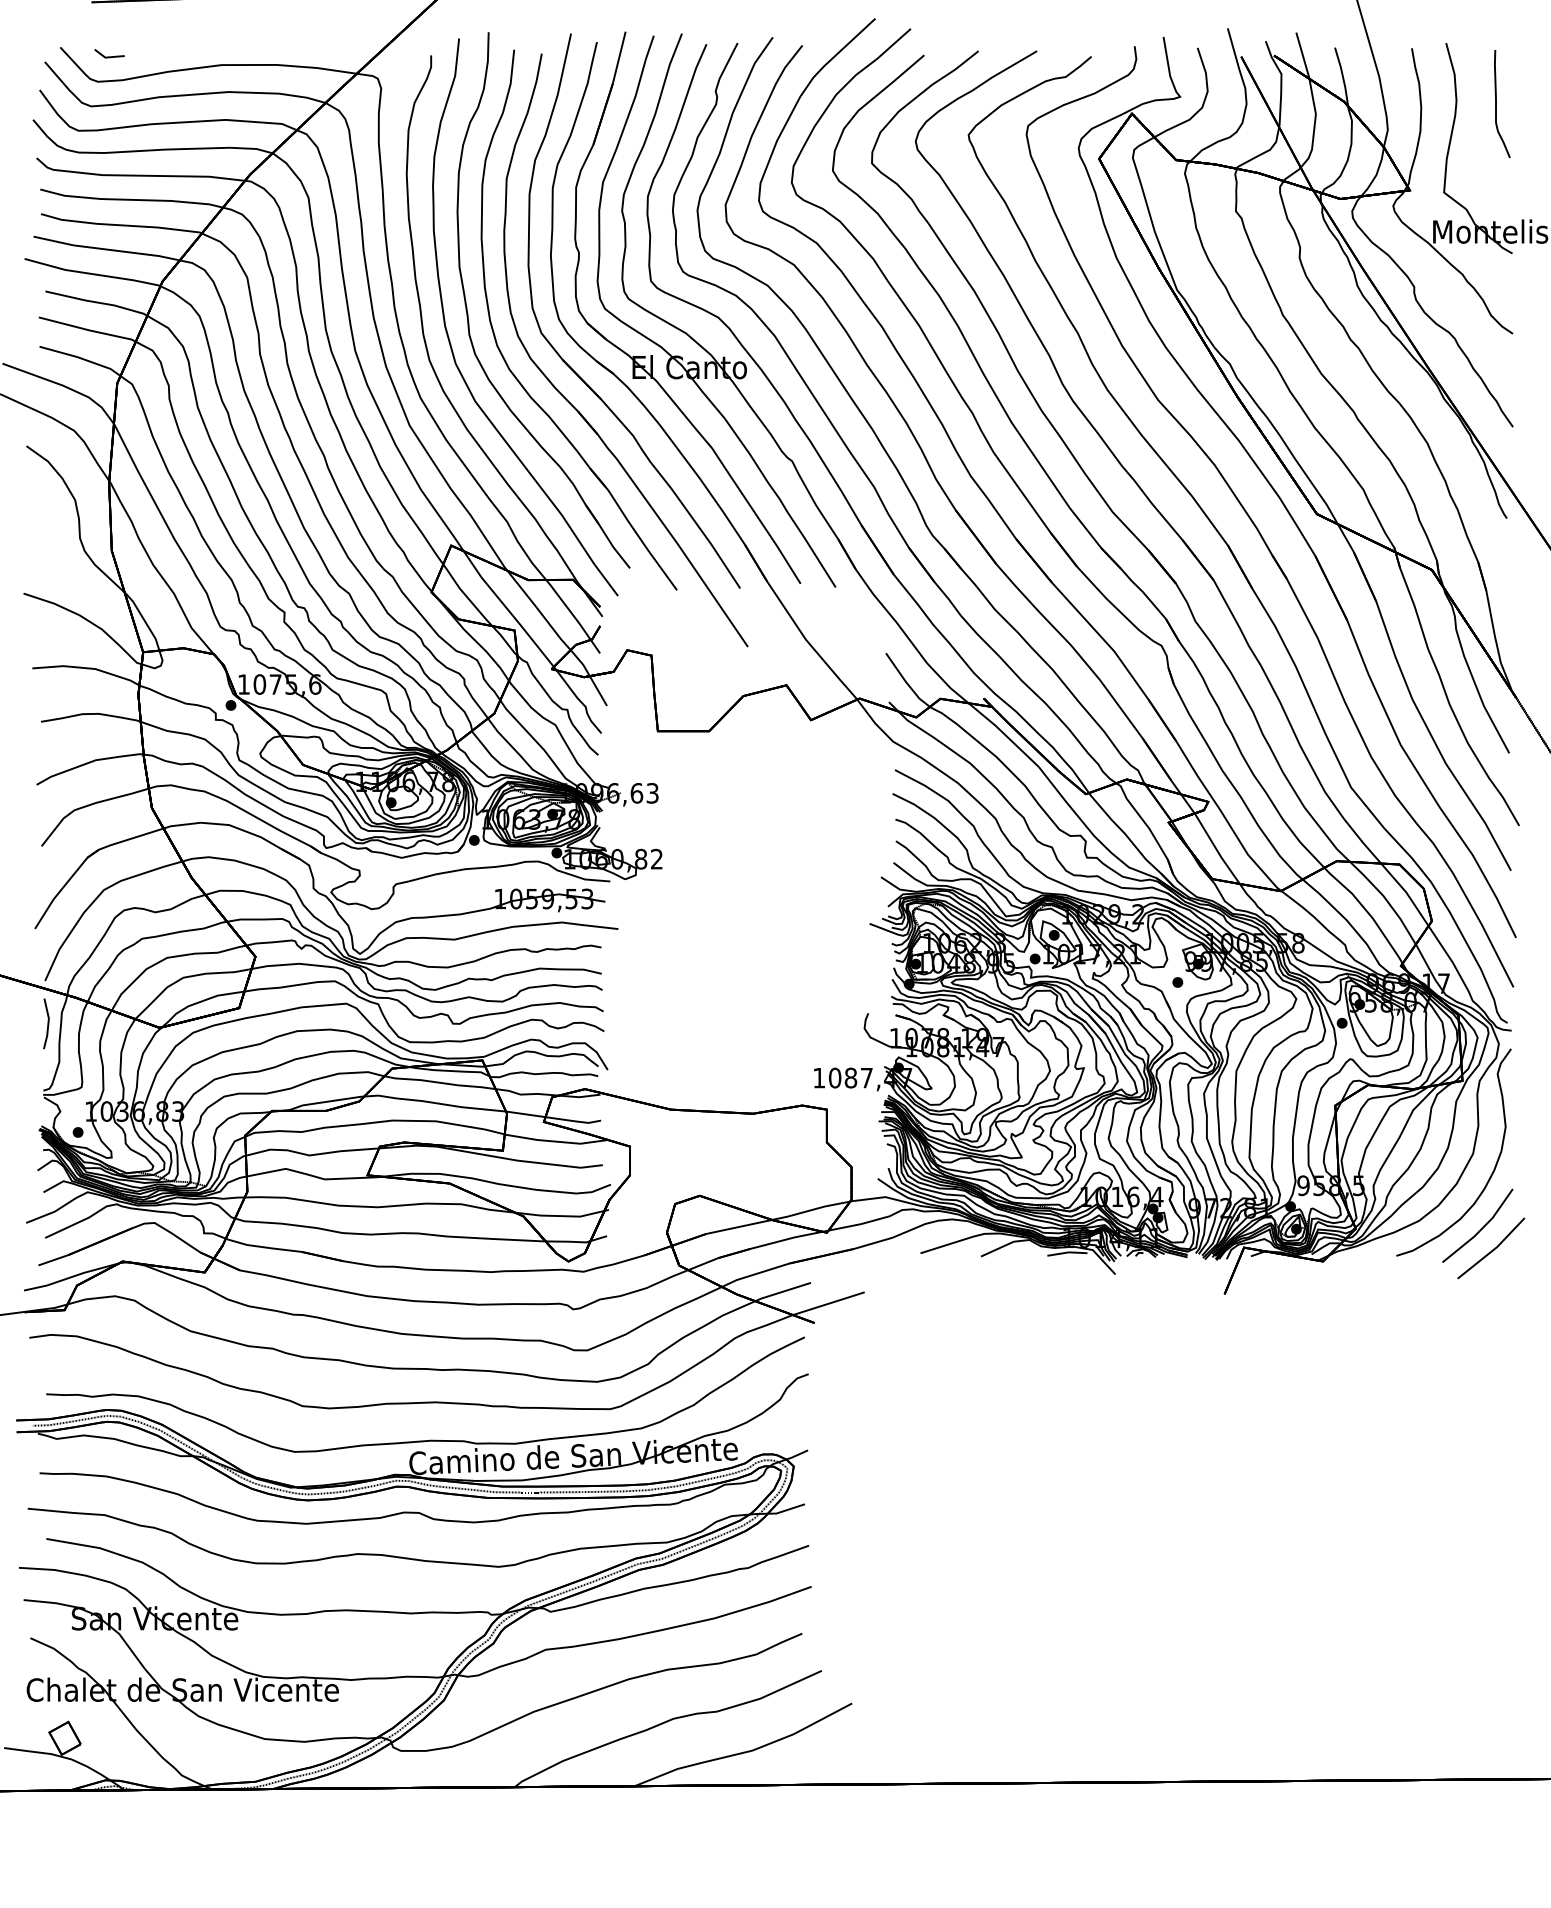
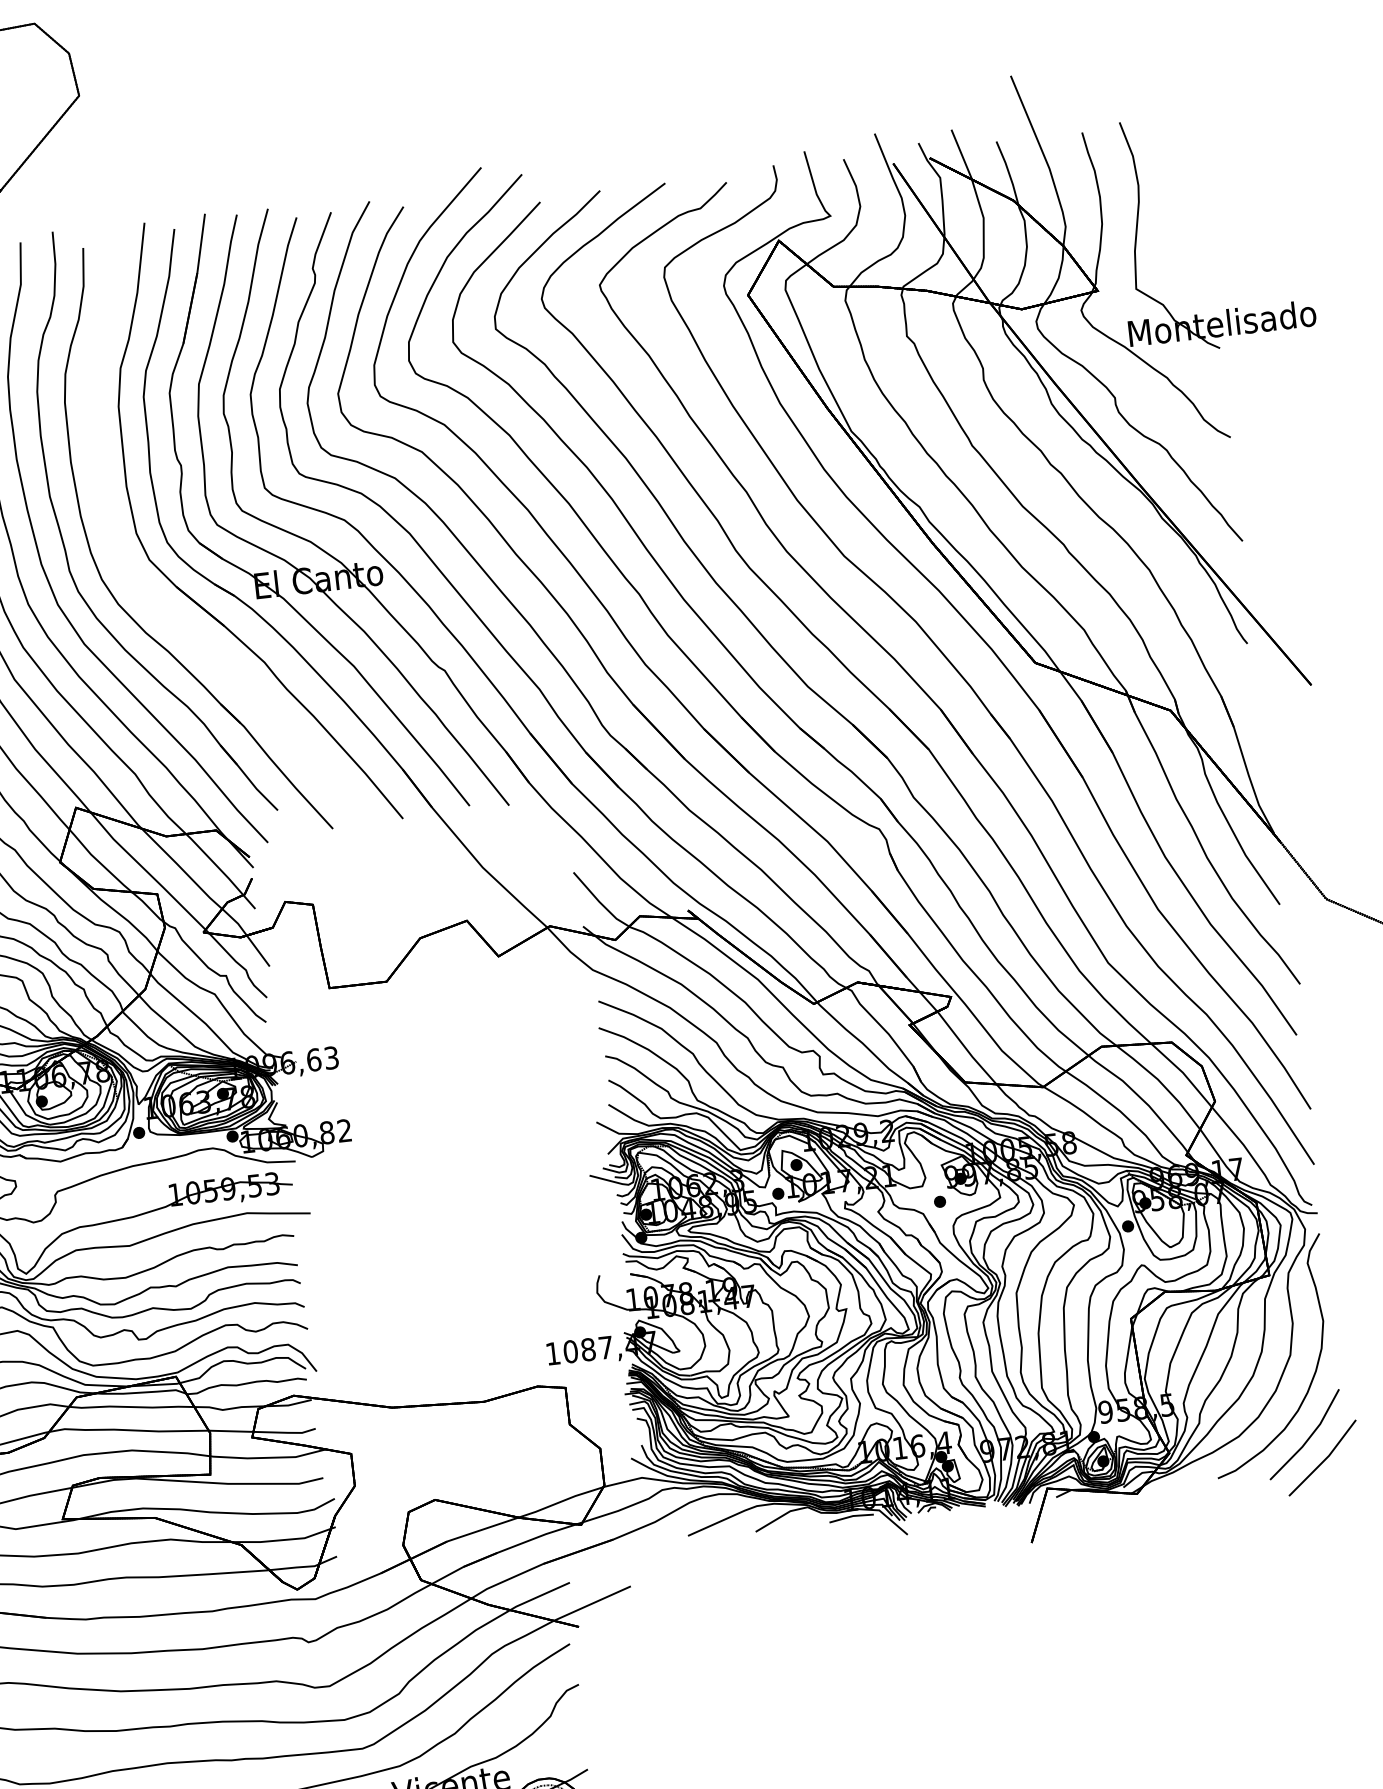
part: (1502, 104) -> (1190, 183), removed
part: (571, 403) -> (191, 634), removed

